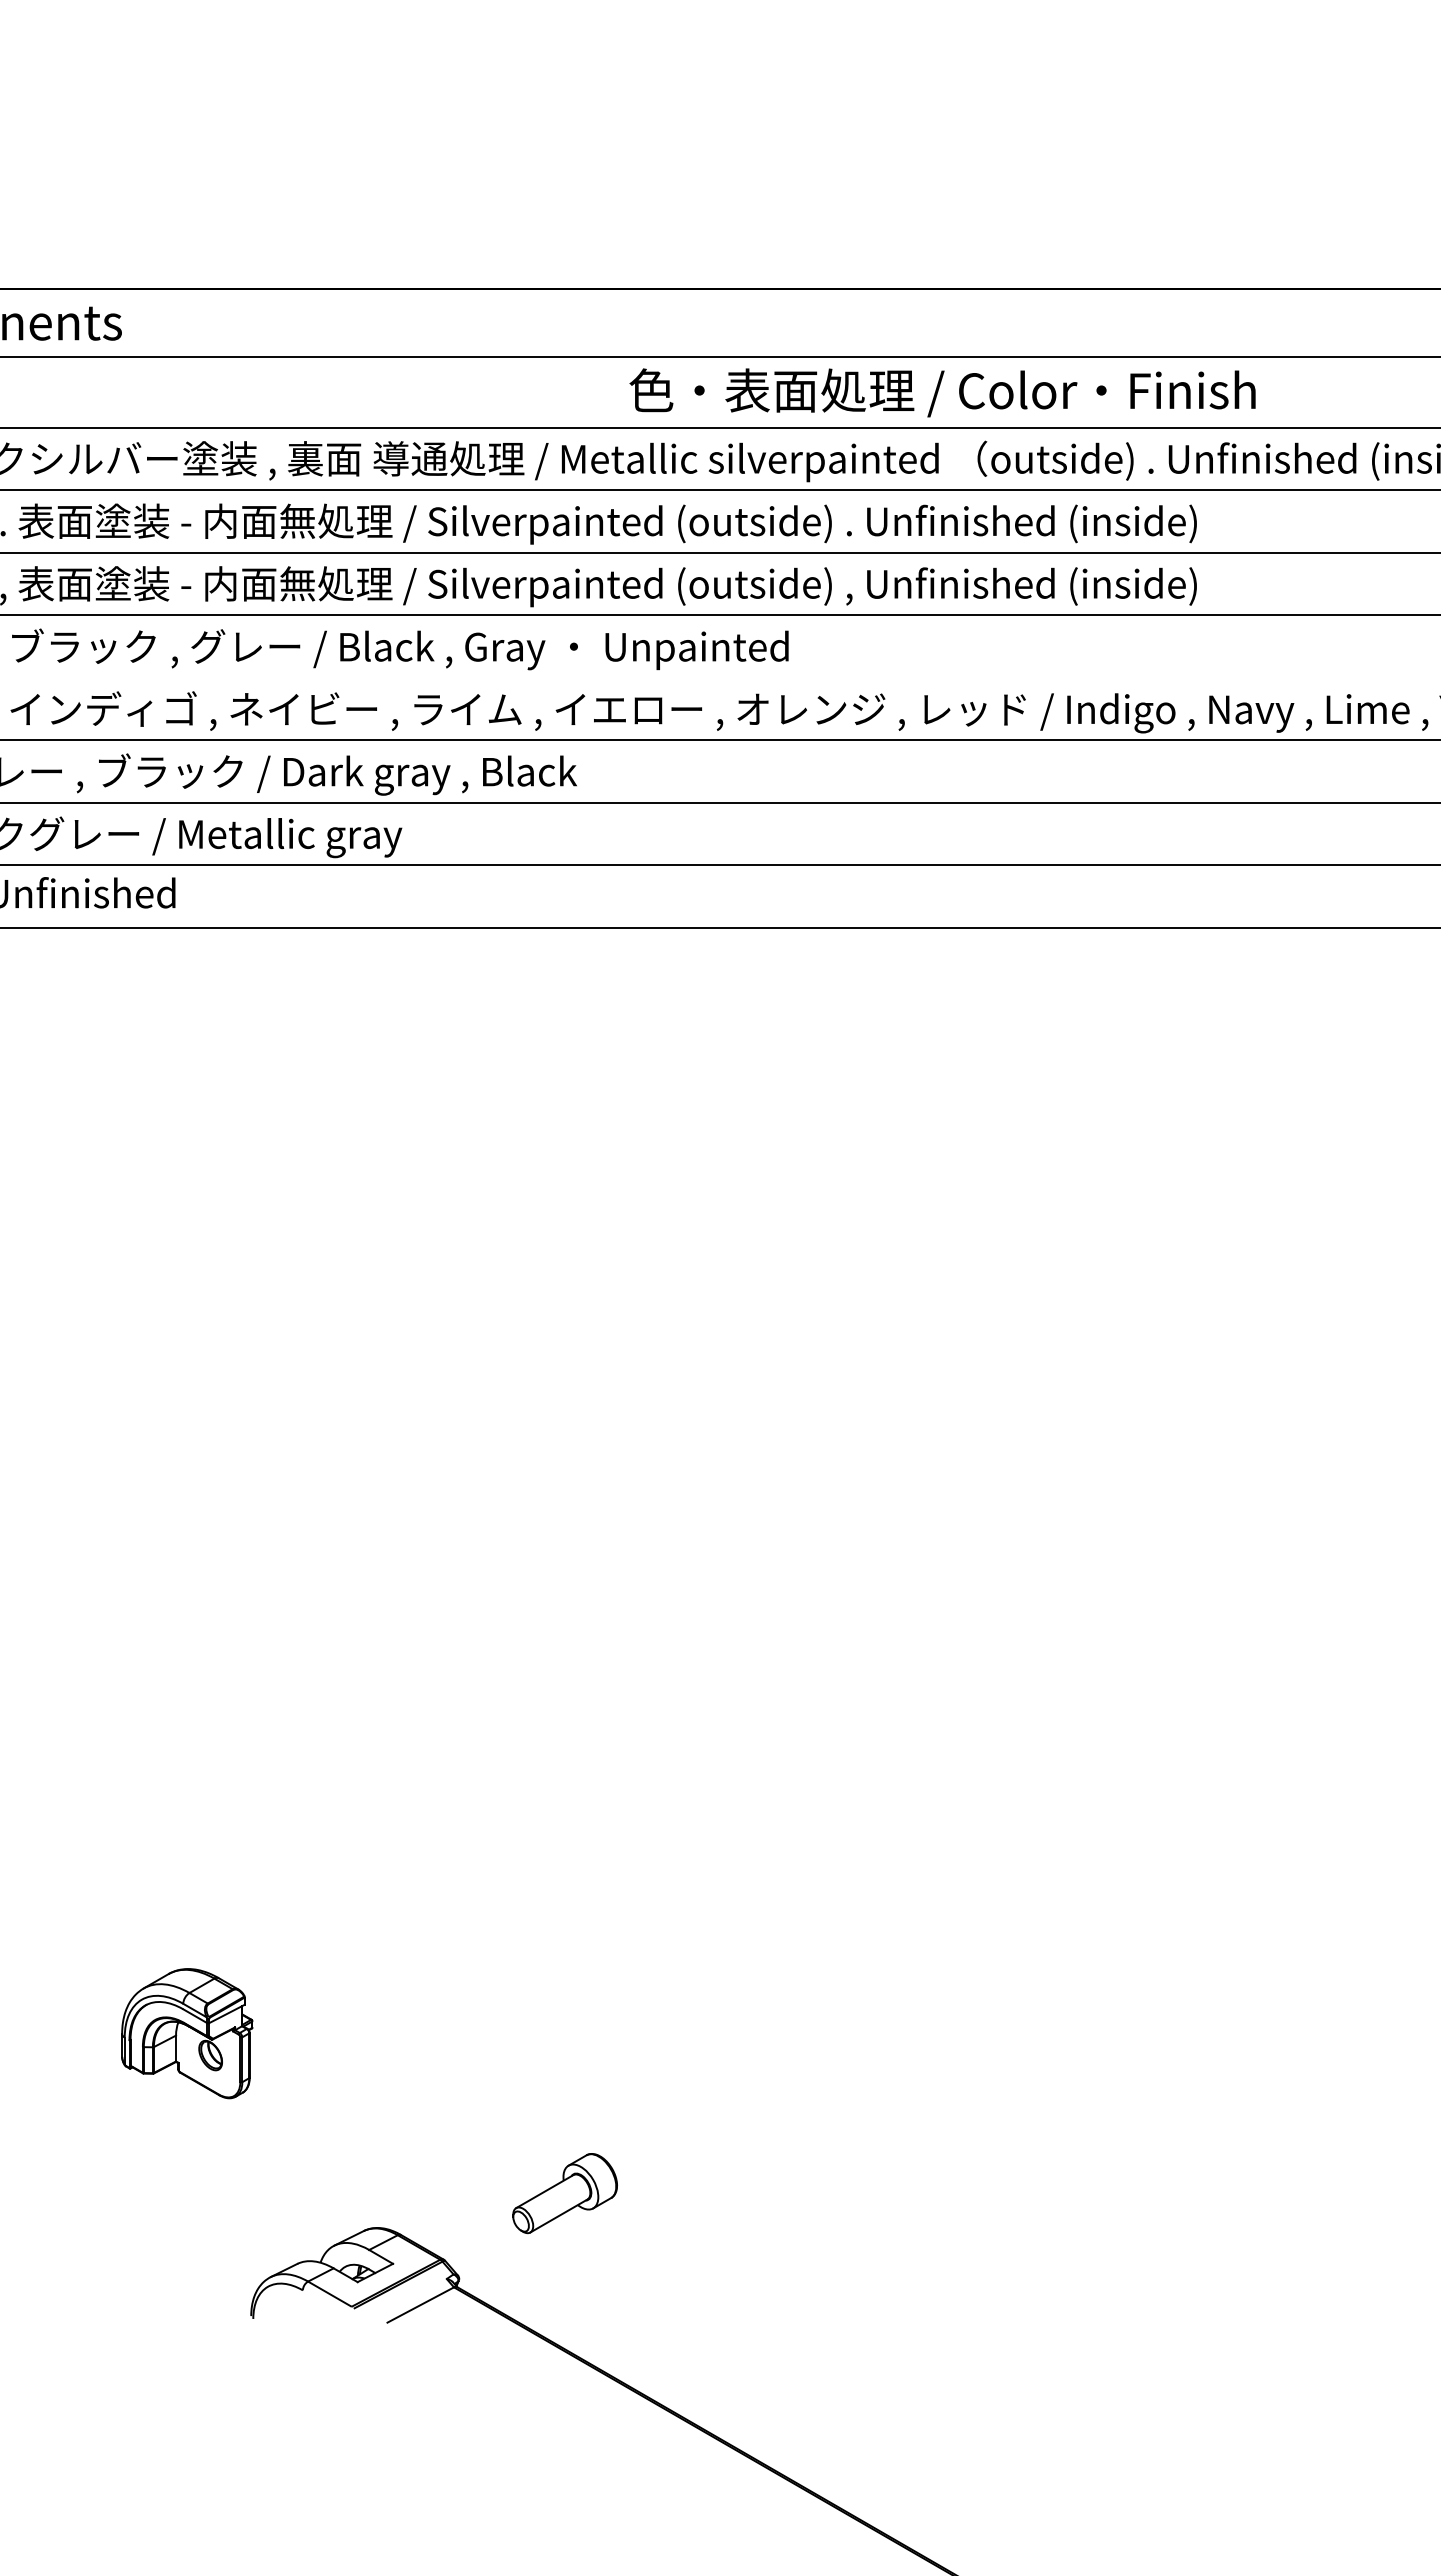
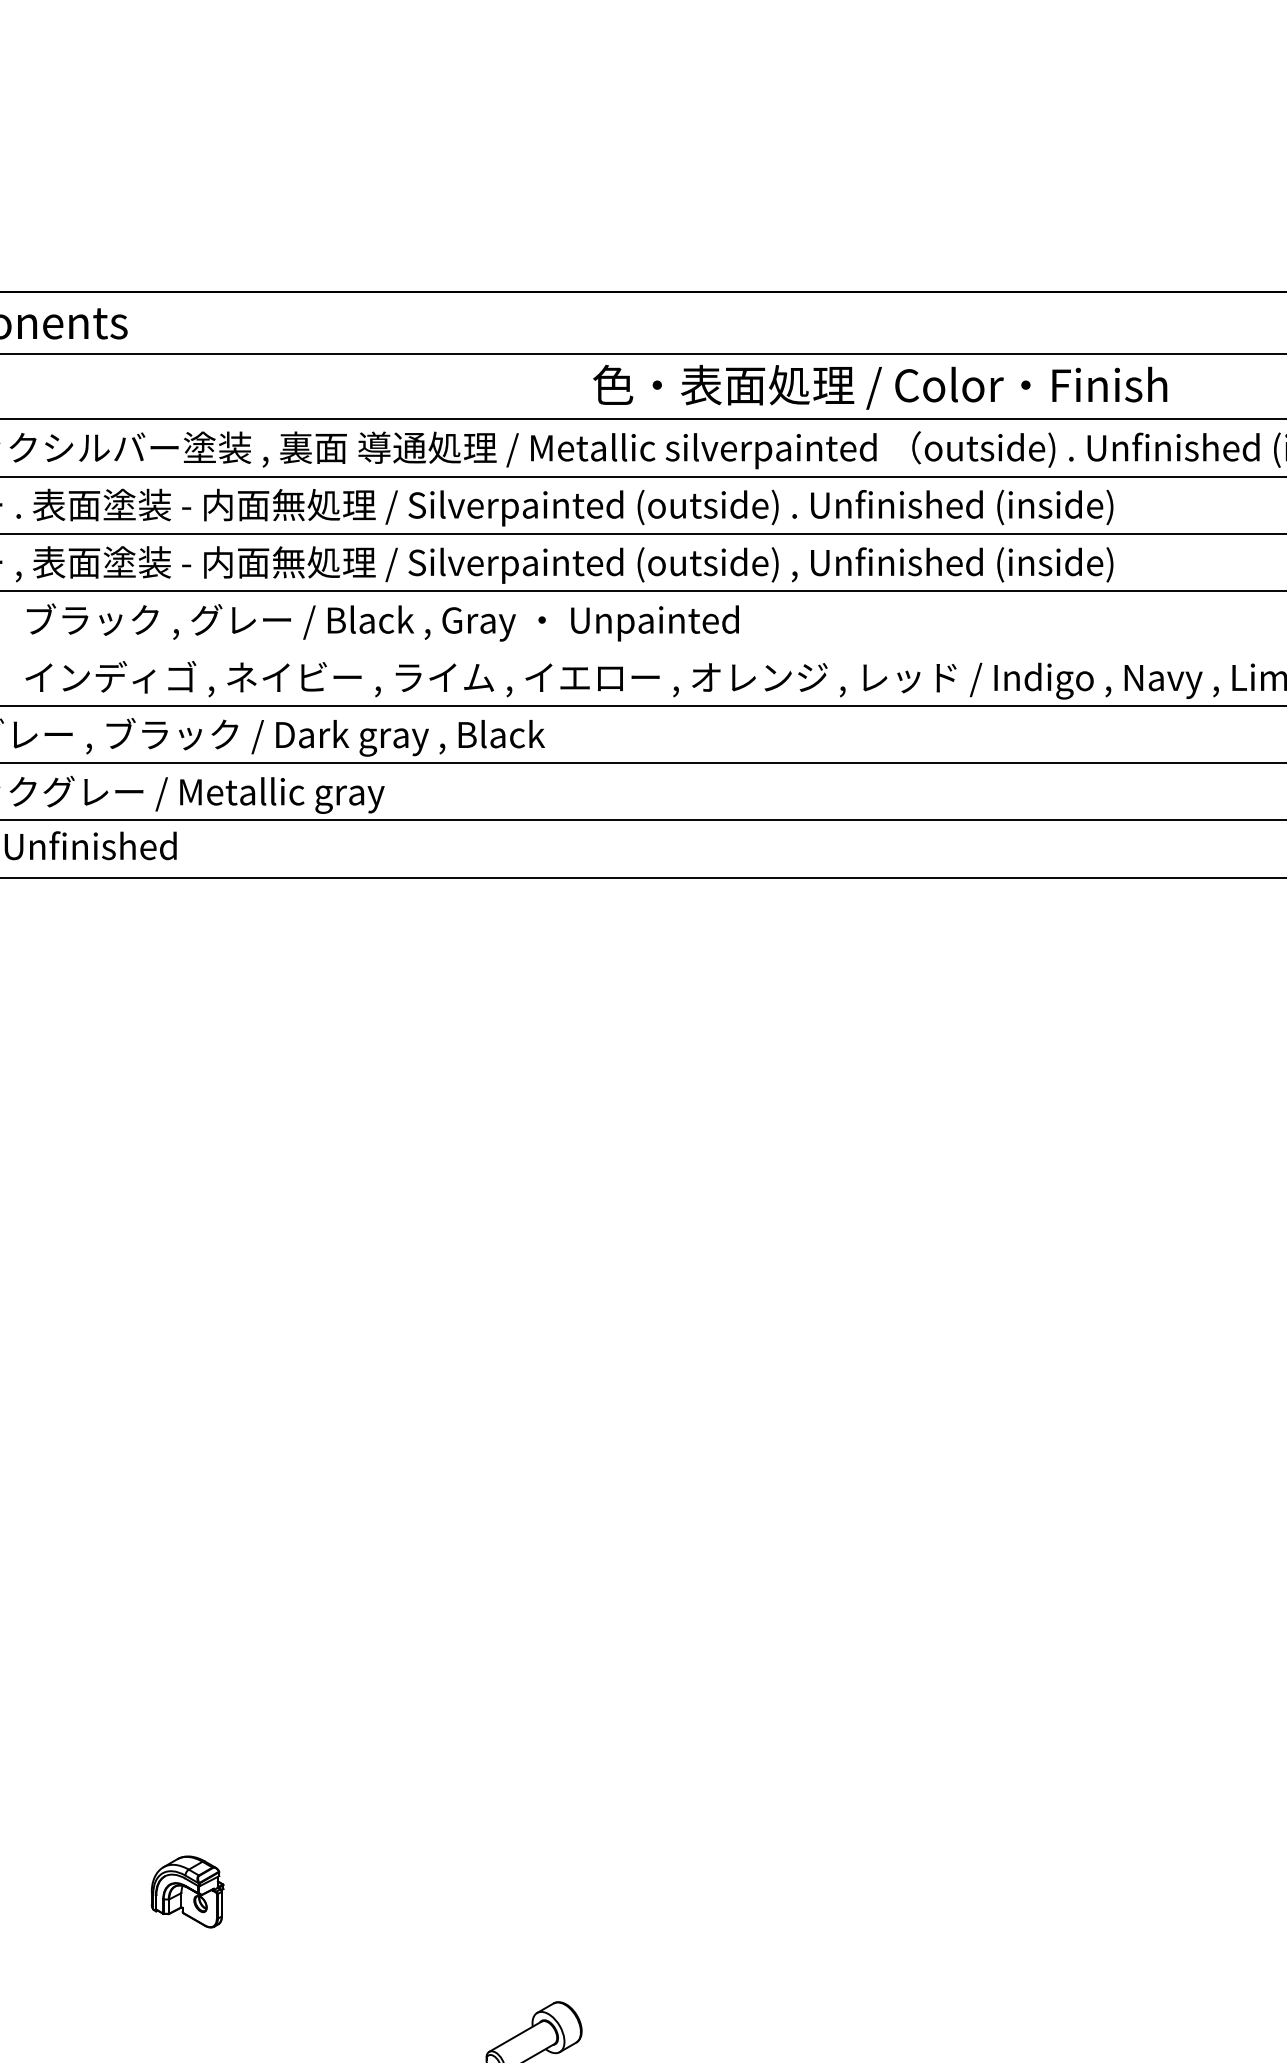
part: (187, 2033) -> (187, 1891), size x0.6

